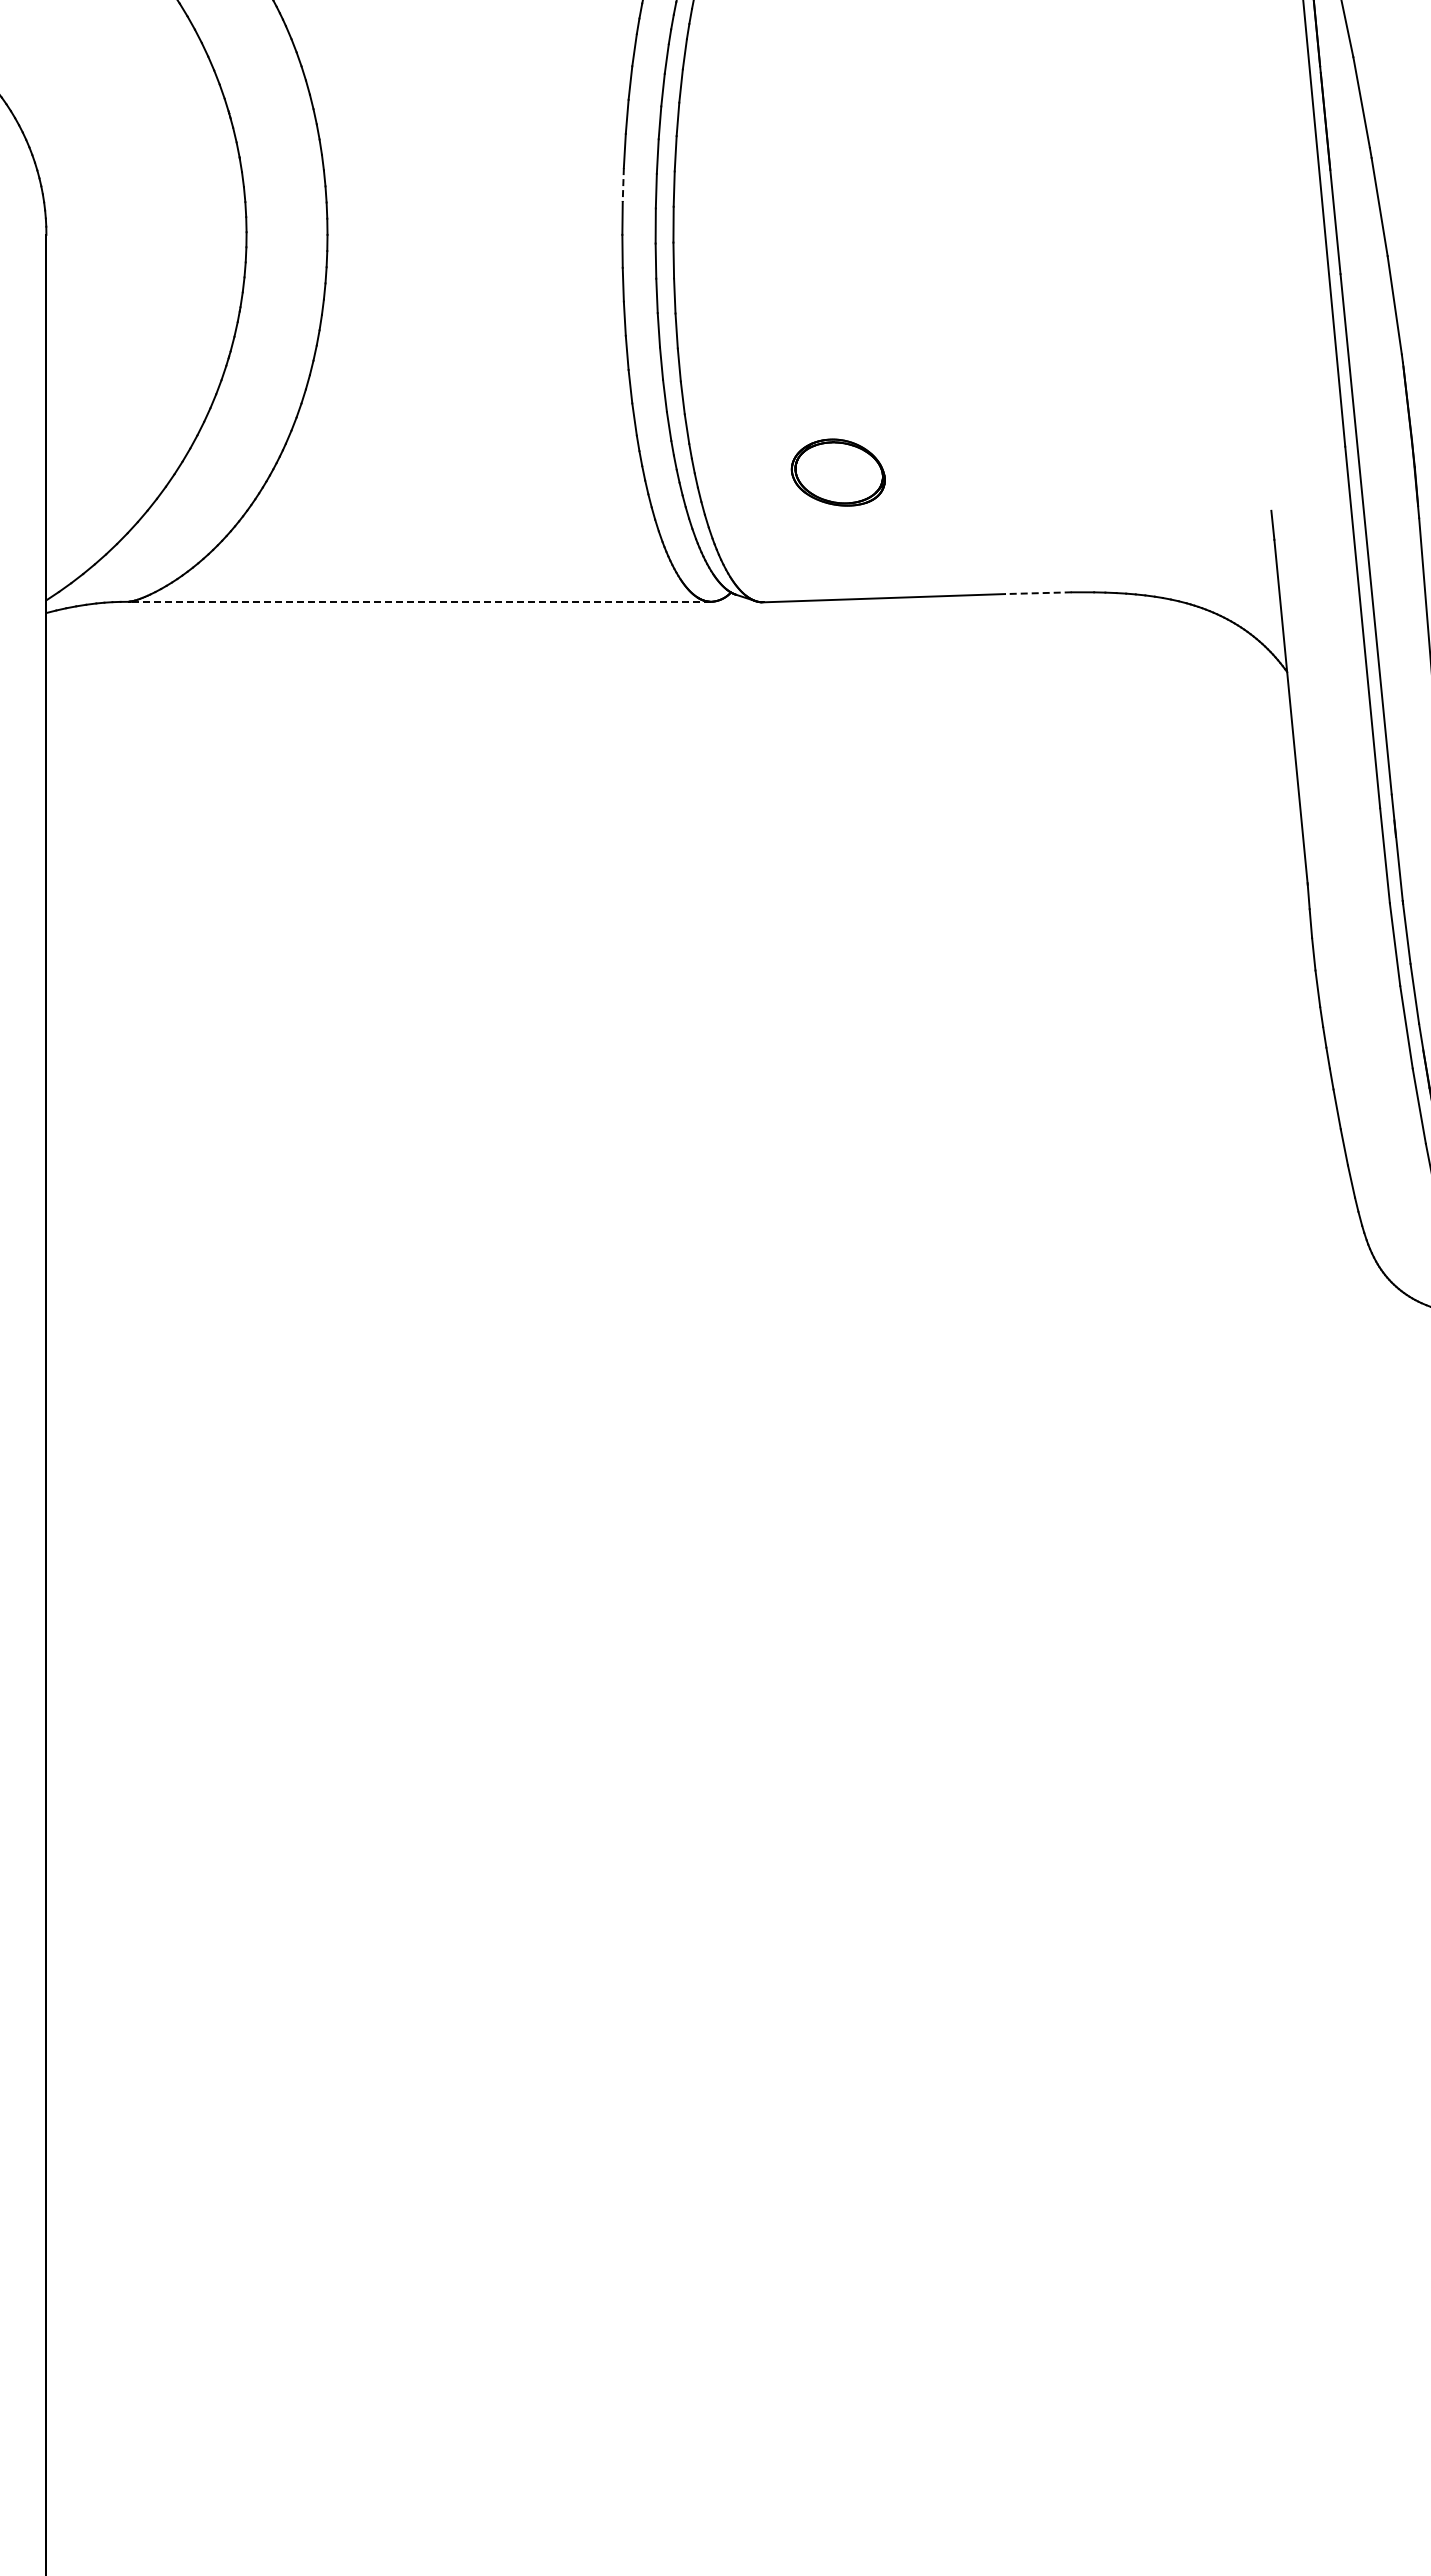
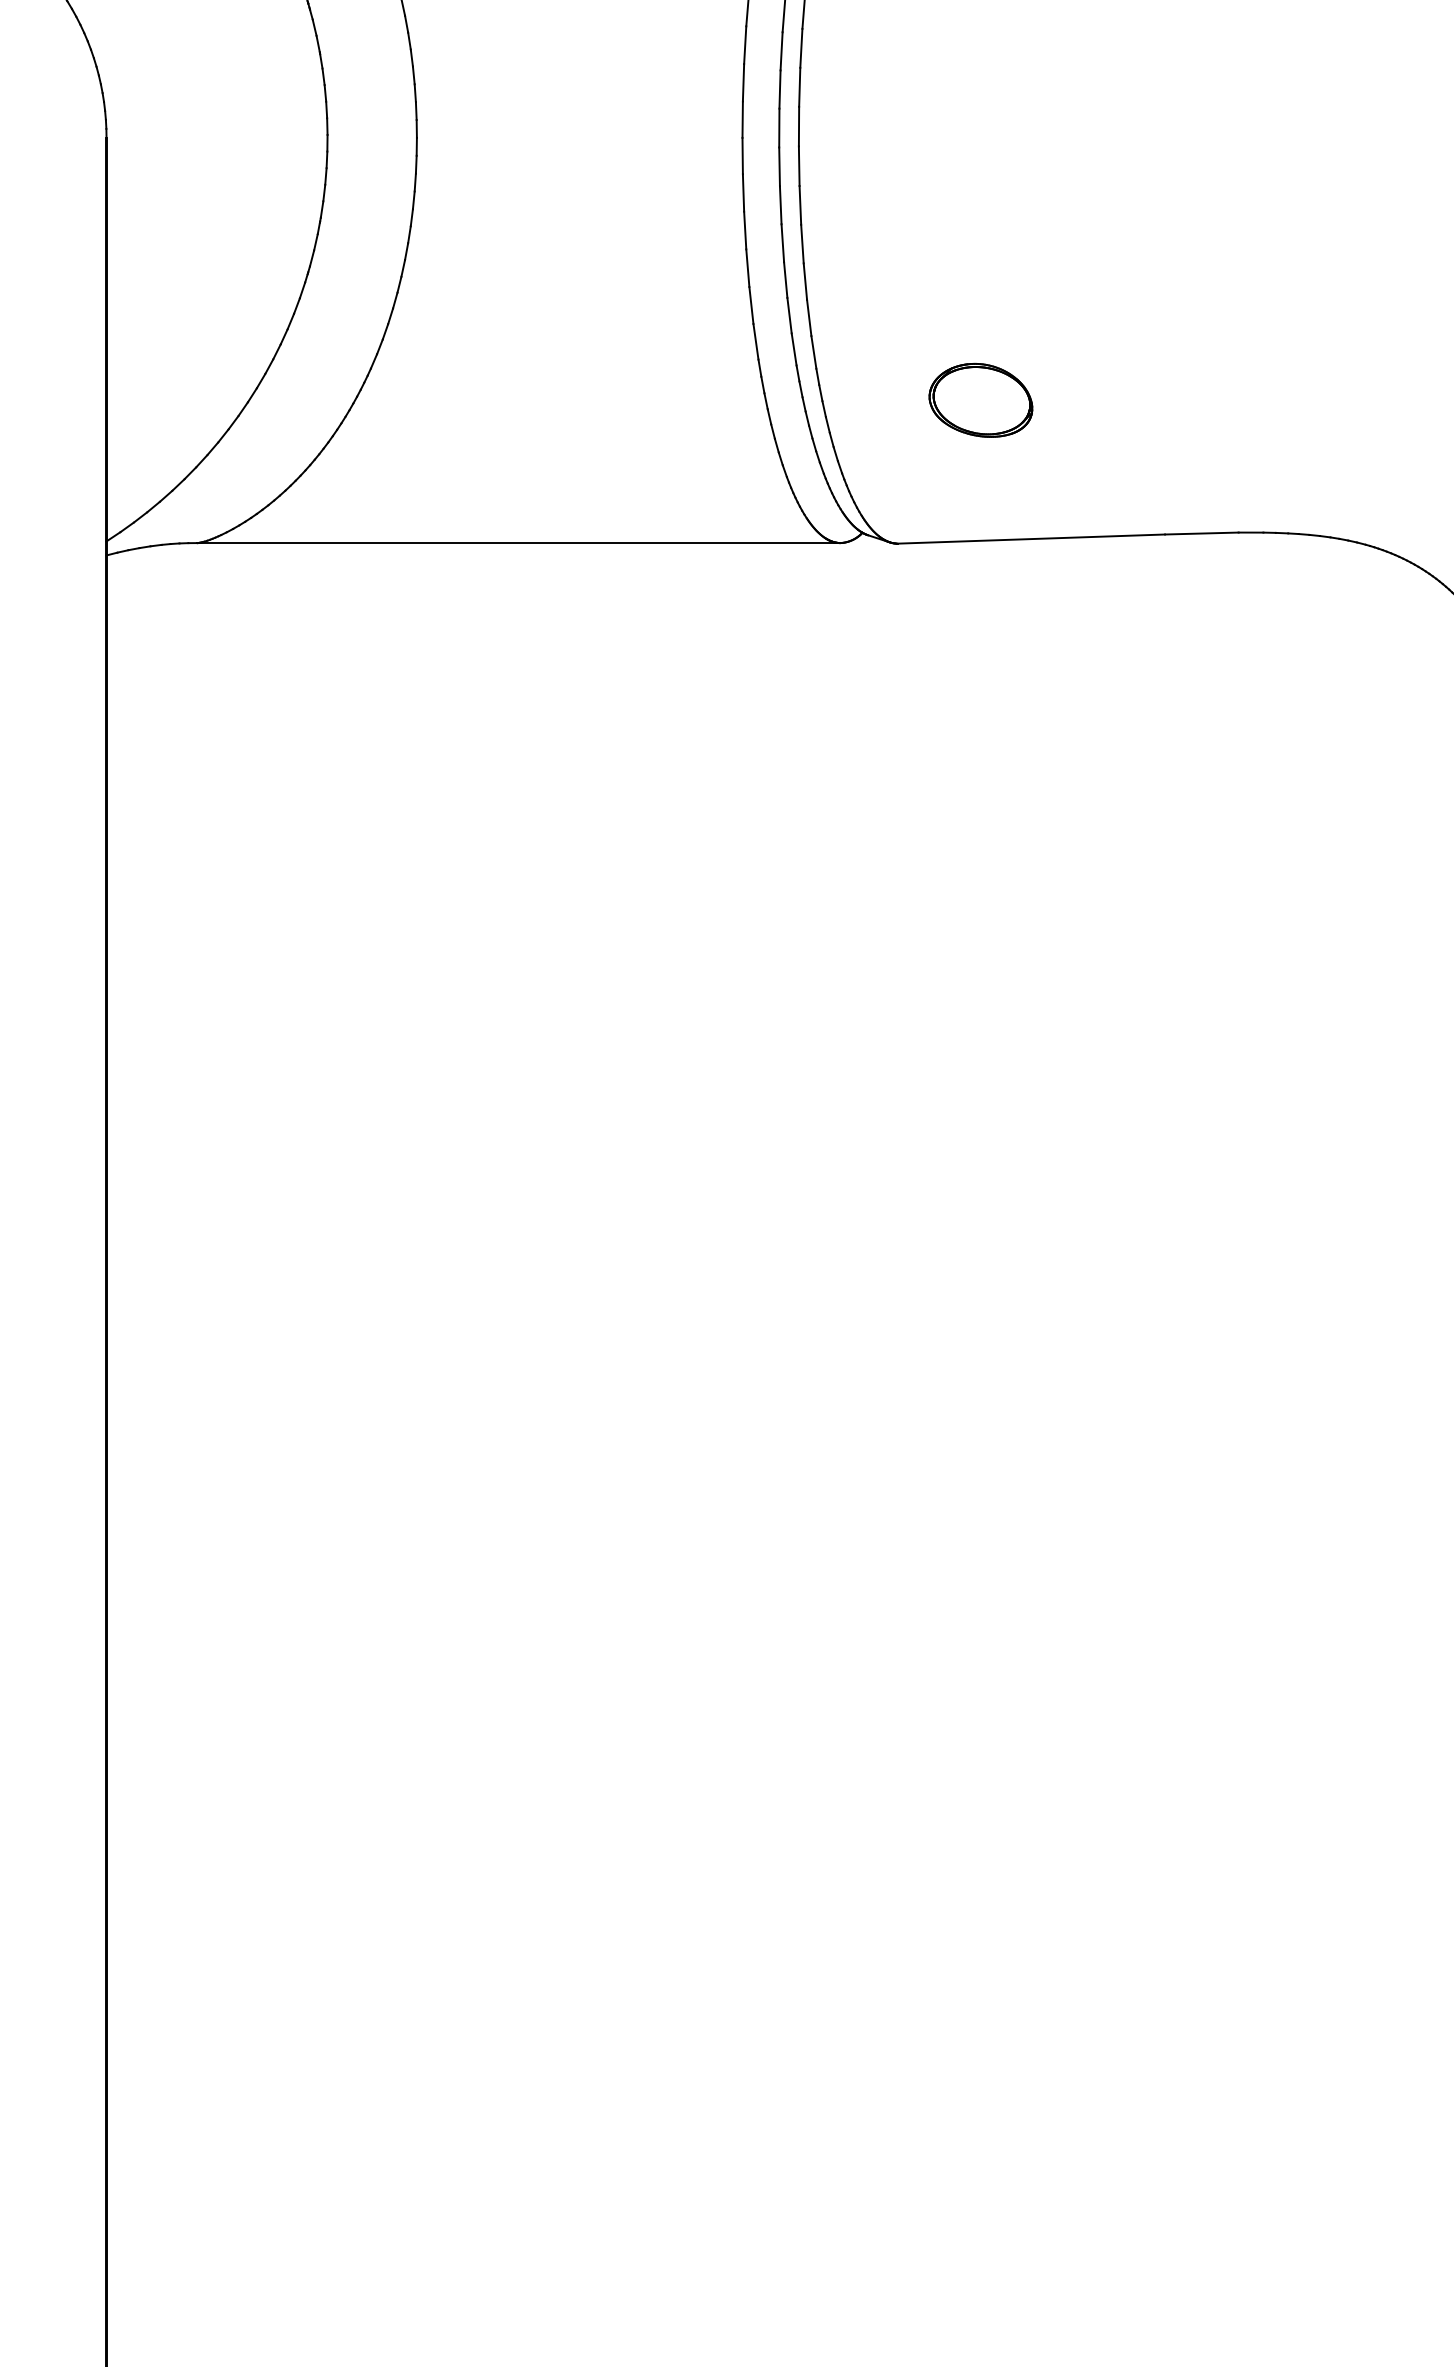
line: (623, 185) -> (743, 83), dashed -> solid
line: (1037, 593) -> (1200, 533), dashed -> solid
line: (419, 601) -> (518, 542), dashed -> solid

